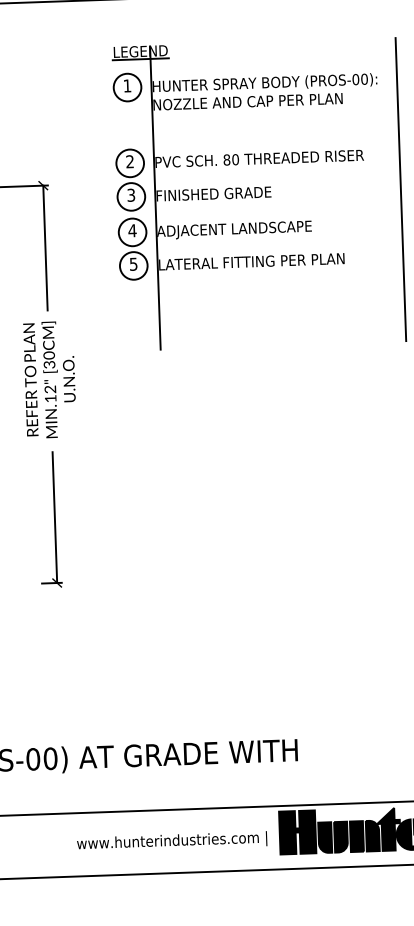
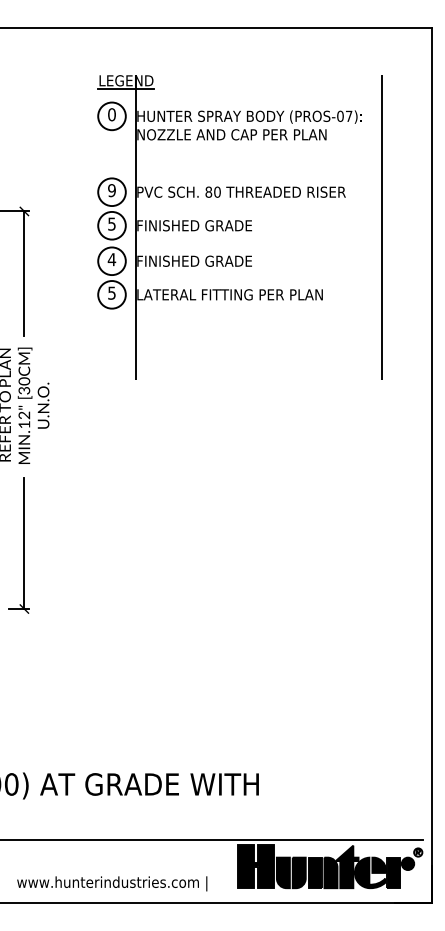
text: (363, 78) -> (348, 115), (PROS-00) -> (PROS-07)
text: (126, 85) -> (111, 114), 1 -> 0
text: (129, 161) -> (111, 190), 2 -> 9
text: (130, 194) -> (111, 223), 3 -> 5
text: (235, 230) -> (214, 262), ADJACENT LANDSCAPE -> FINISHED GRADE
text: (172, 841) -> (112, 883), moved

